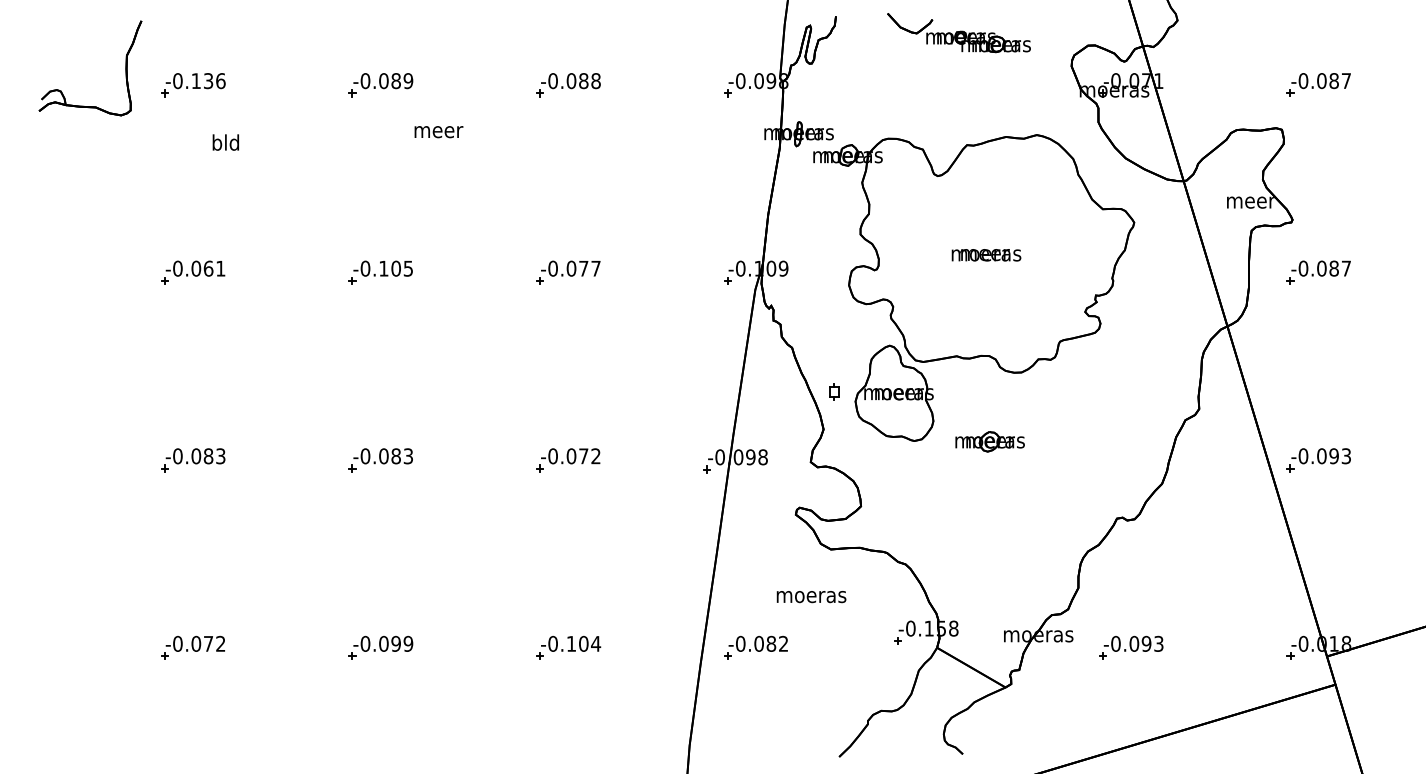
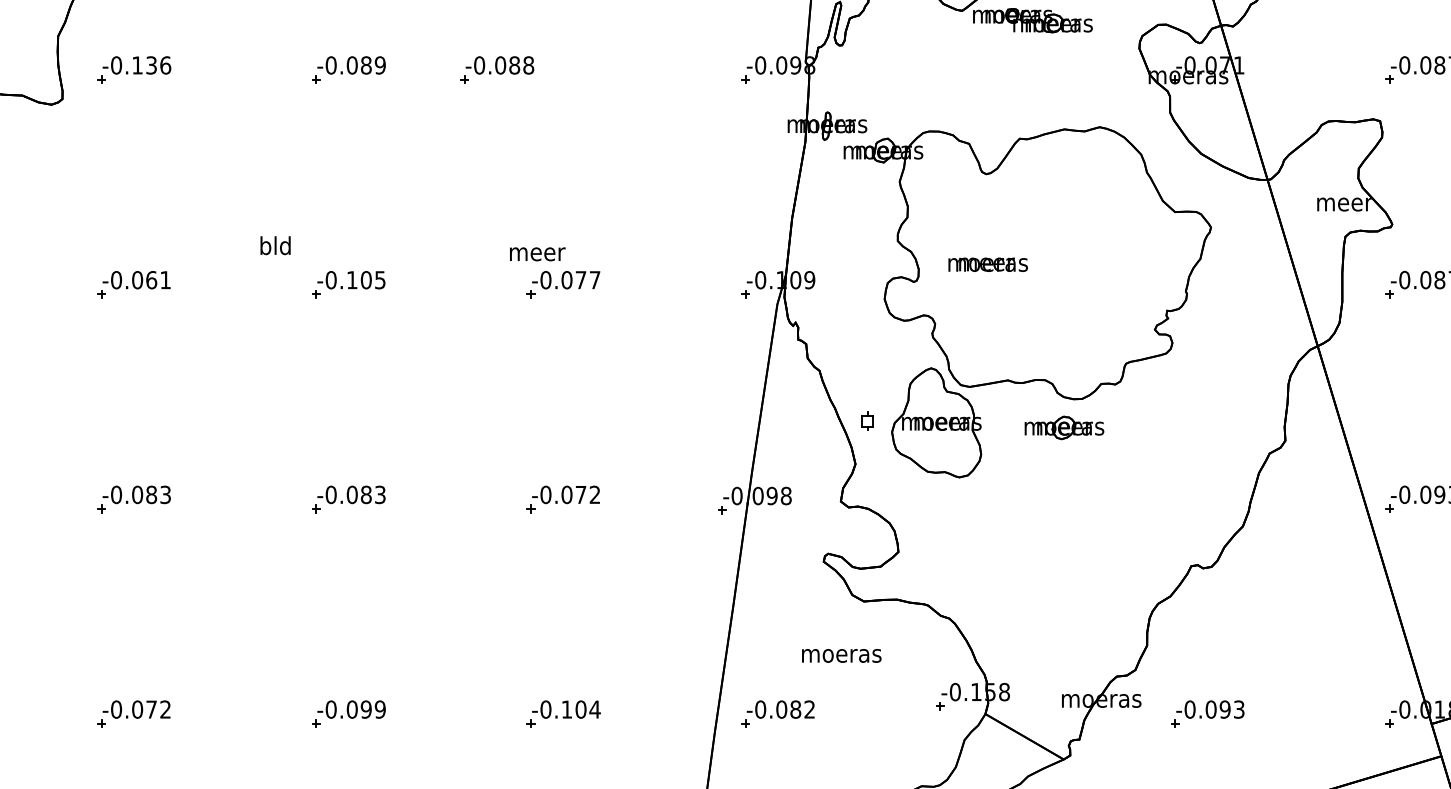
part: (568, 85) -> (497, 70), moved
text: (438, 132) -> (537, 254), moved
text: (225, 142) -> (275, 245), moved
text: (986, 255) -> (988, 265), moved
part: (989, 441) -> (1063, 427), moved

